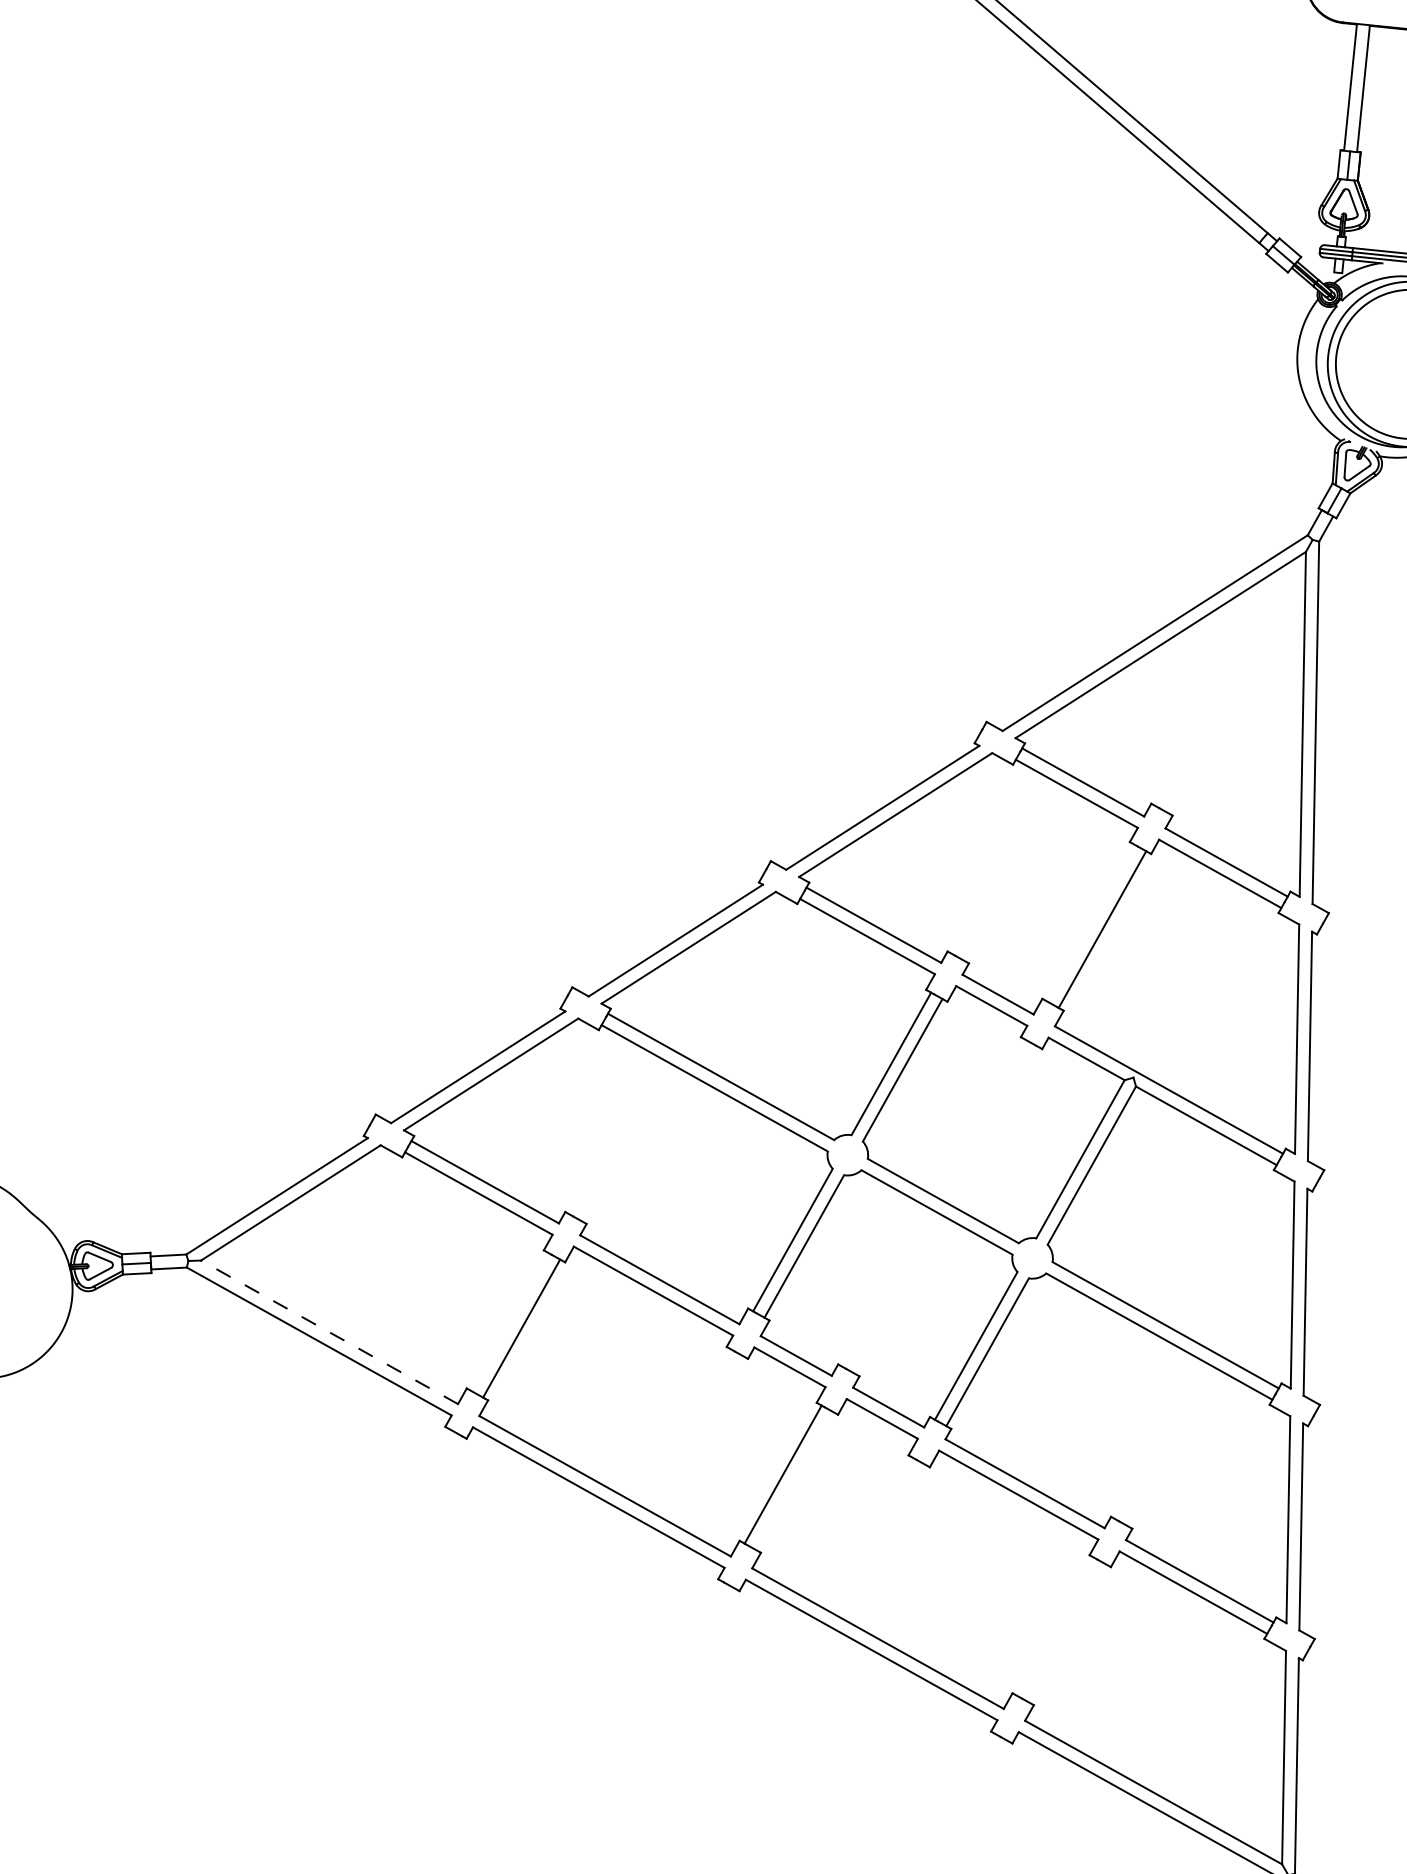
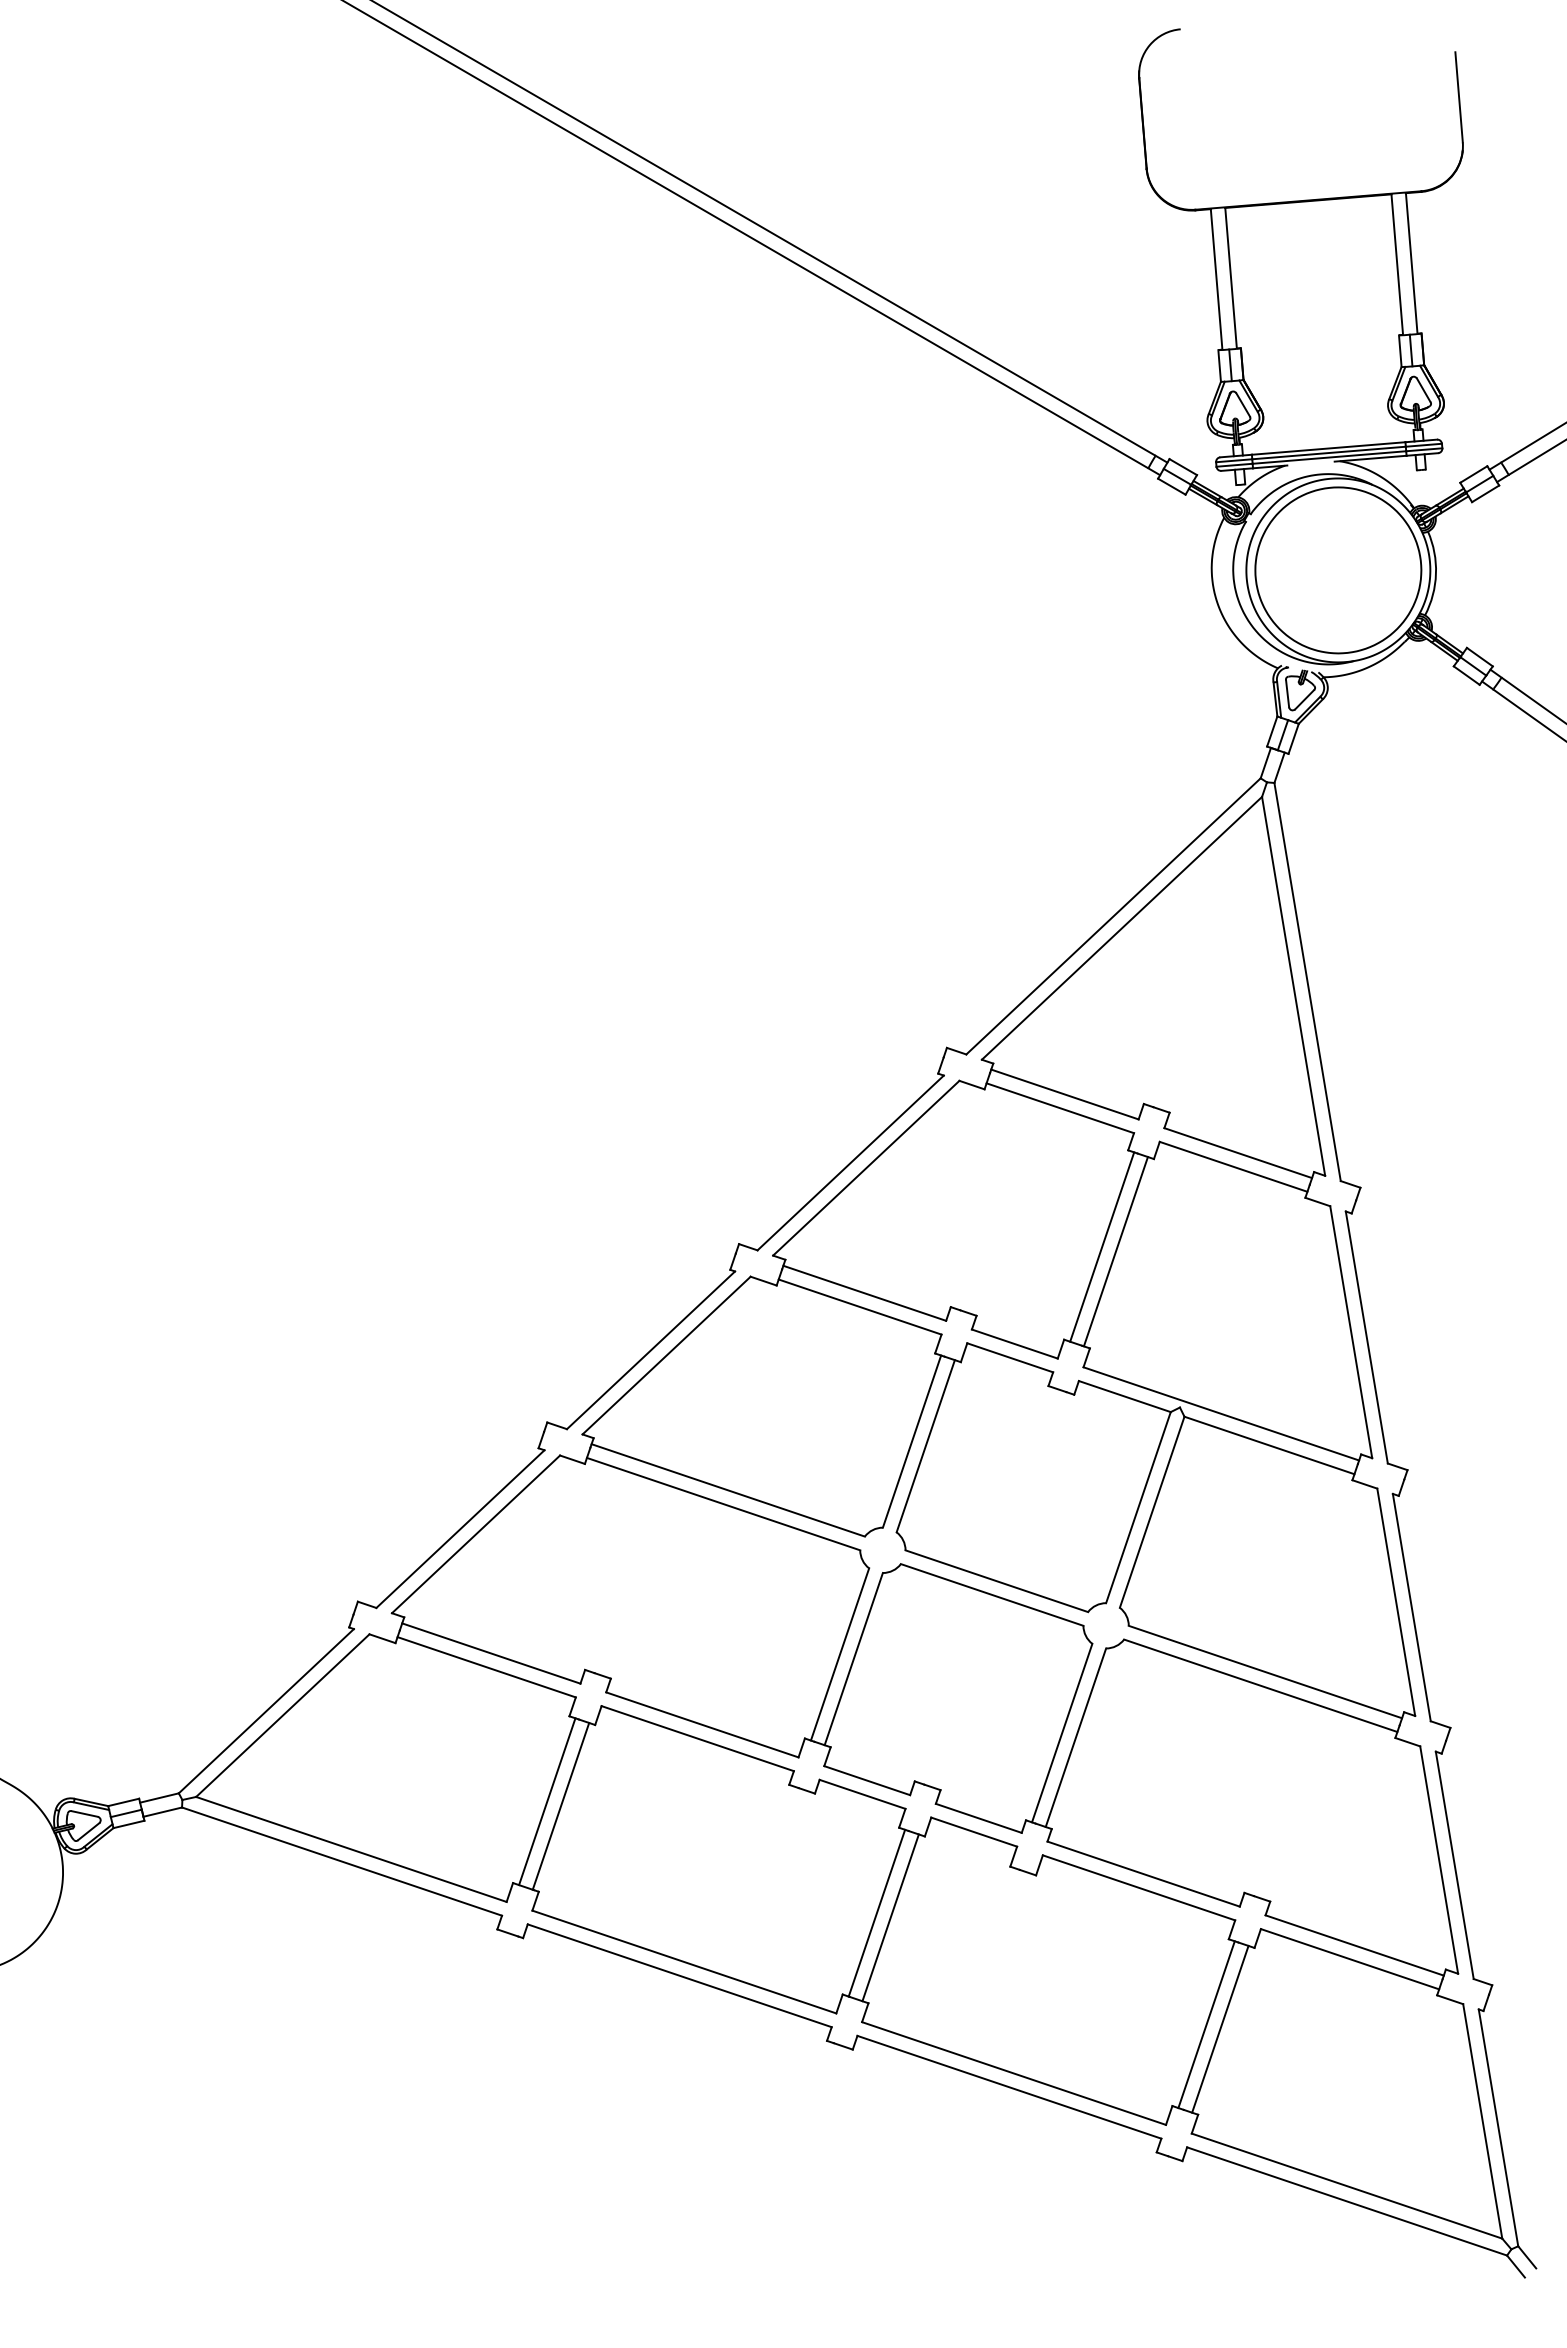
line: (1091, 922) -> (1102, 1246), added
line: (510, 1322) -> (547, 1801), added
line: (329, 1332) -> (351, 1849), dashed -> solid
line: (794, 1480) -> (890, 1917), added
line: (1055, 1626) -> (1206, 2024), added
line: (1067, 1632) -> (1220, 2028), added

